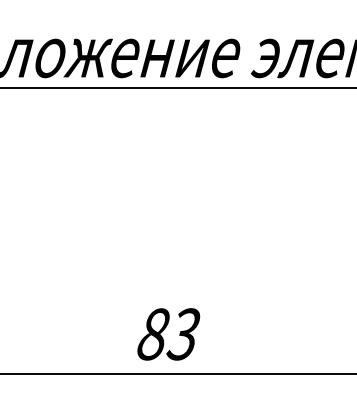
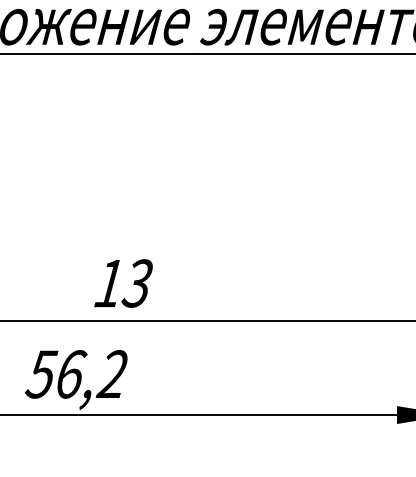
text: (153, 334) -> (109, 283), 83 -> 13

